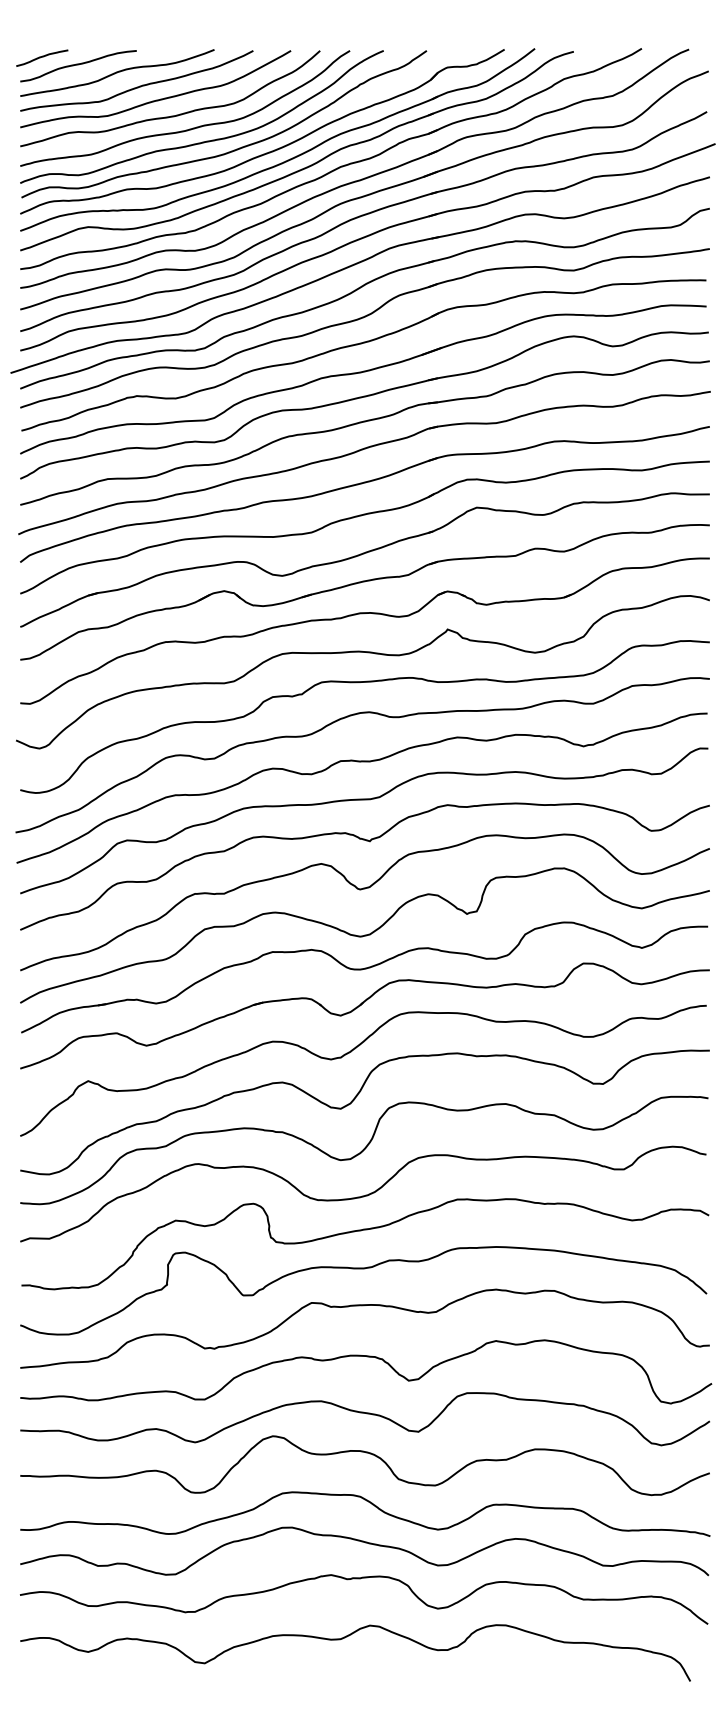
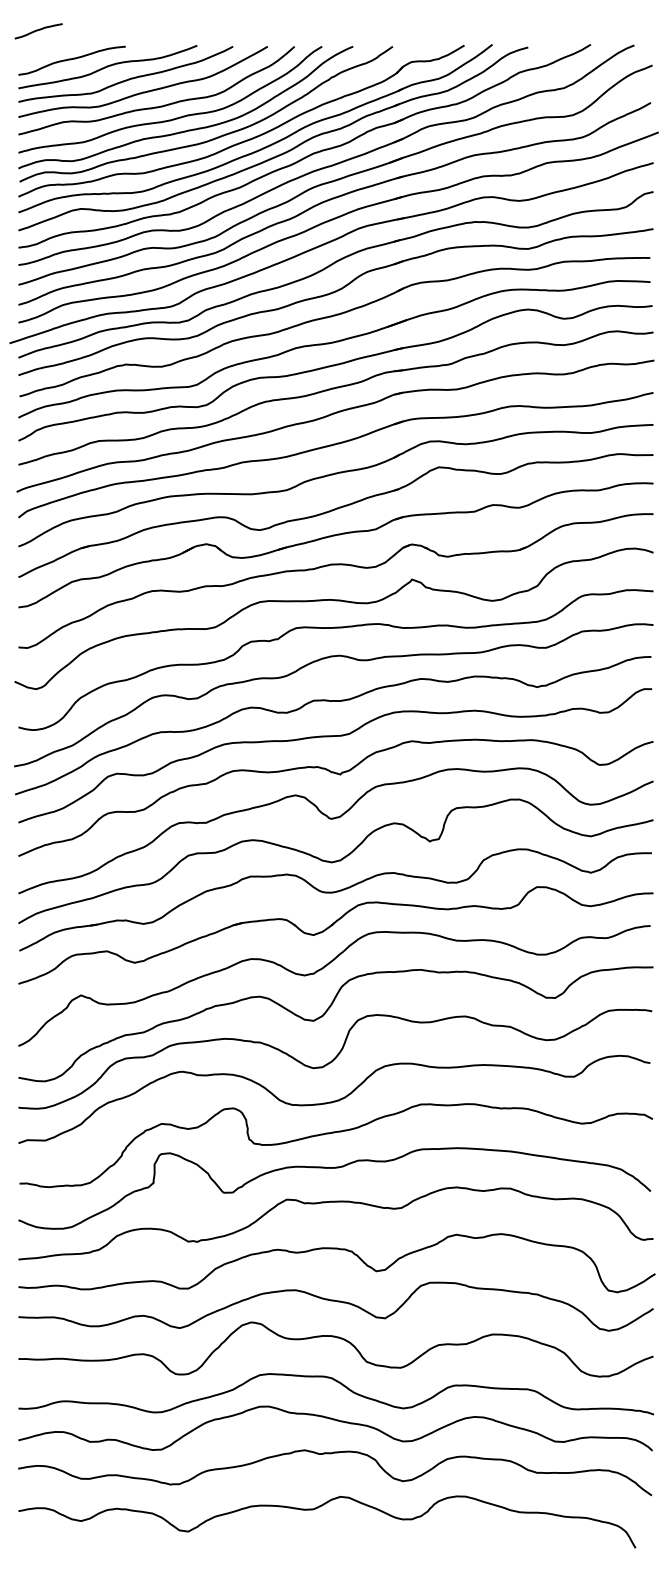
curve: (42, 57) -> (38, 30), moved

